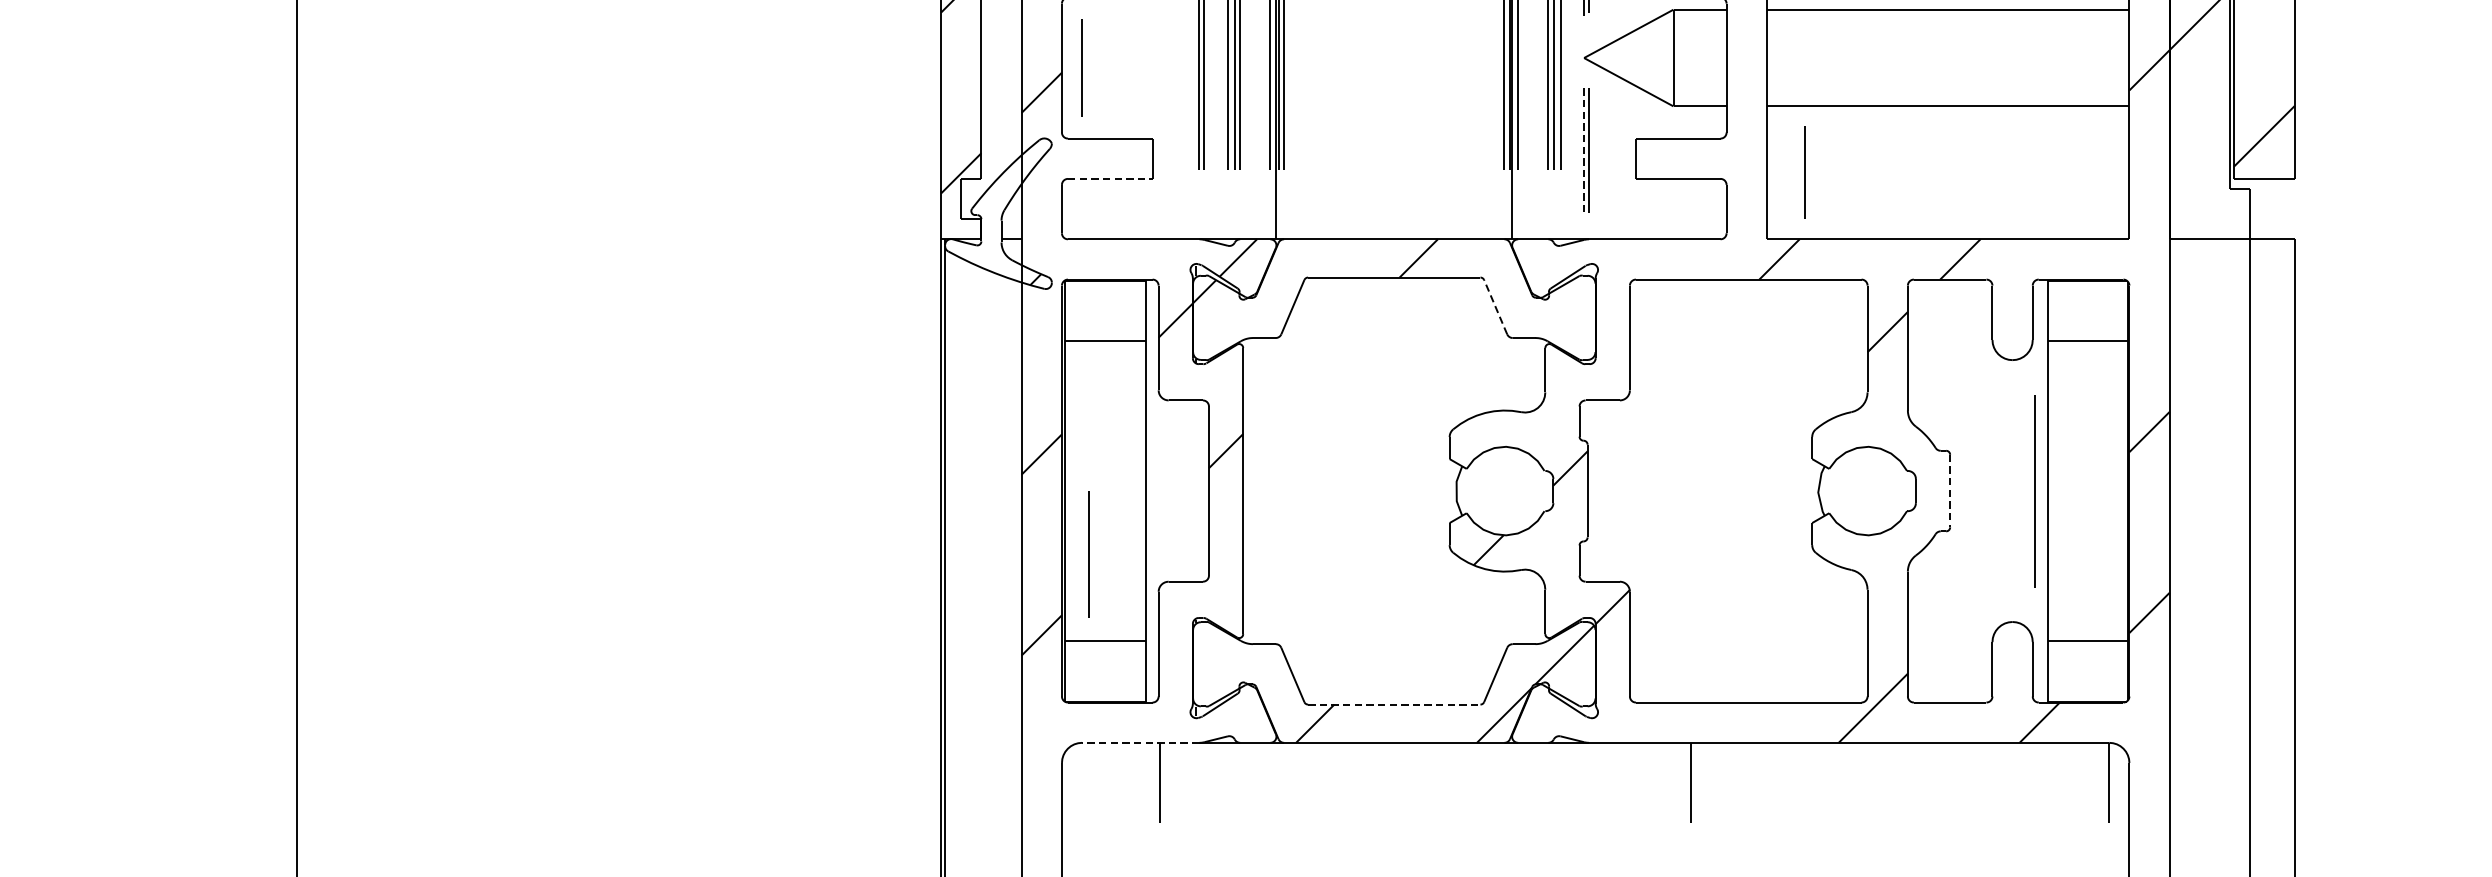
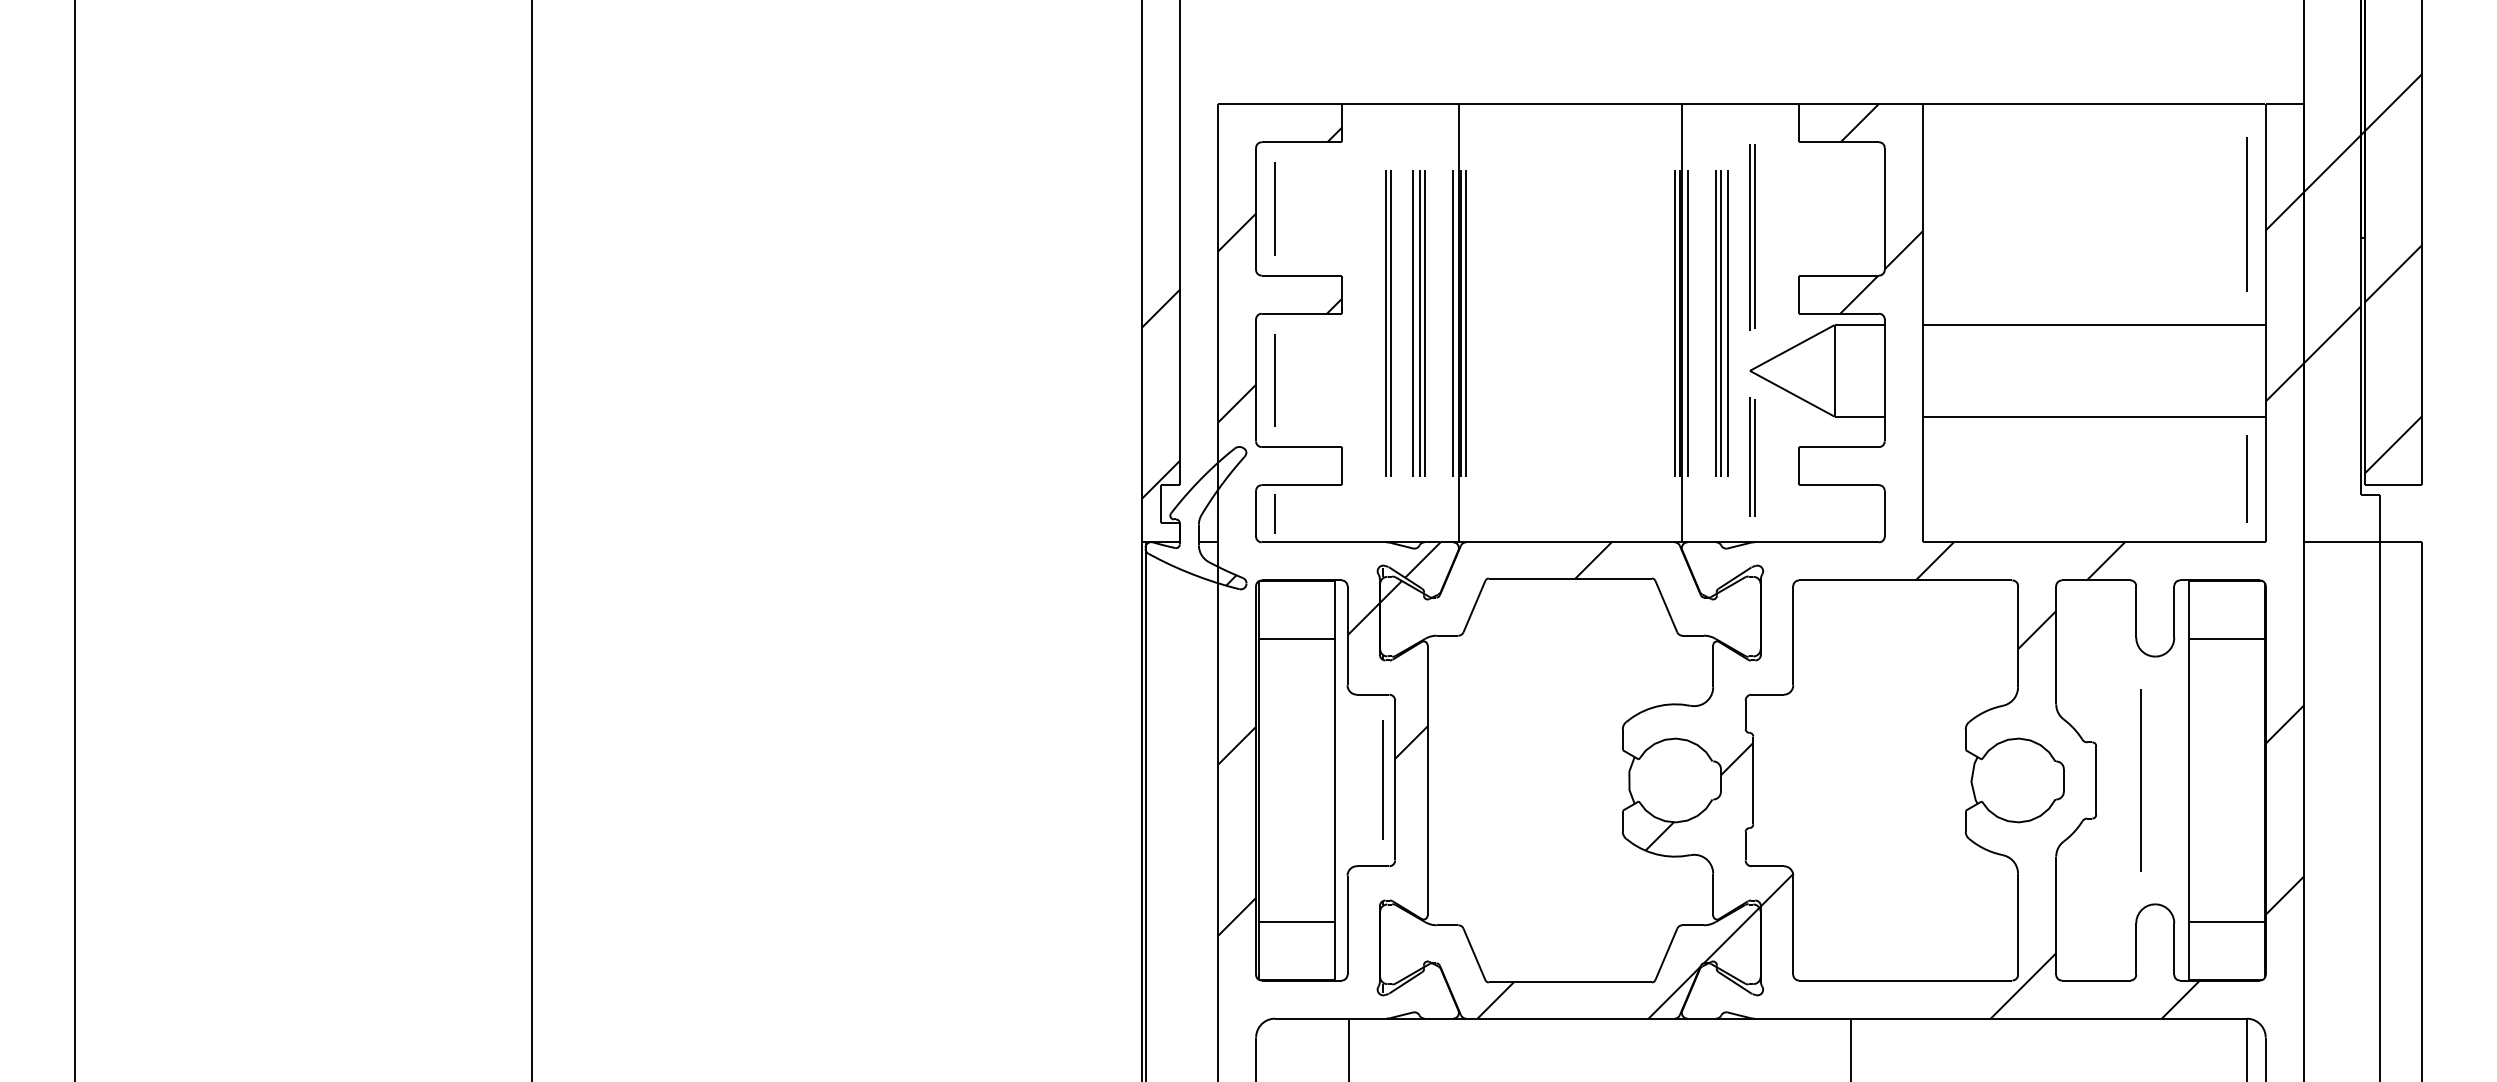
line: (1584, 148) -> (1750, 456), dashed -> solid
line: (1804, 171) -> (2246, 478), moved
line: (1111, 179) -> (1302, 485), dashed -> solid
line: (1081, 208) -> (1274, 513), added
line: (1495, 307) -> (1666, 606), dashed -> solid
line: (1950, 491) -> (2096, 780), dashed -> solid
line: (2033, 491) -> (2140, 780), moved
line: (1088, 553) -> (1382, 779), moved
line: (1394, 704) -> (1570, 982), dashed -> solid
line: (1140, 742) -> (1330, 1018), dashed -> solid

